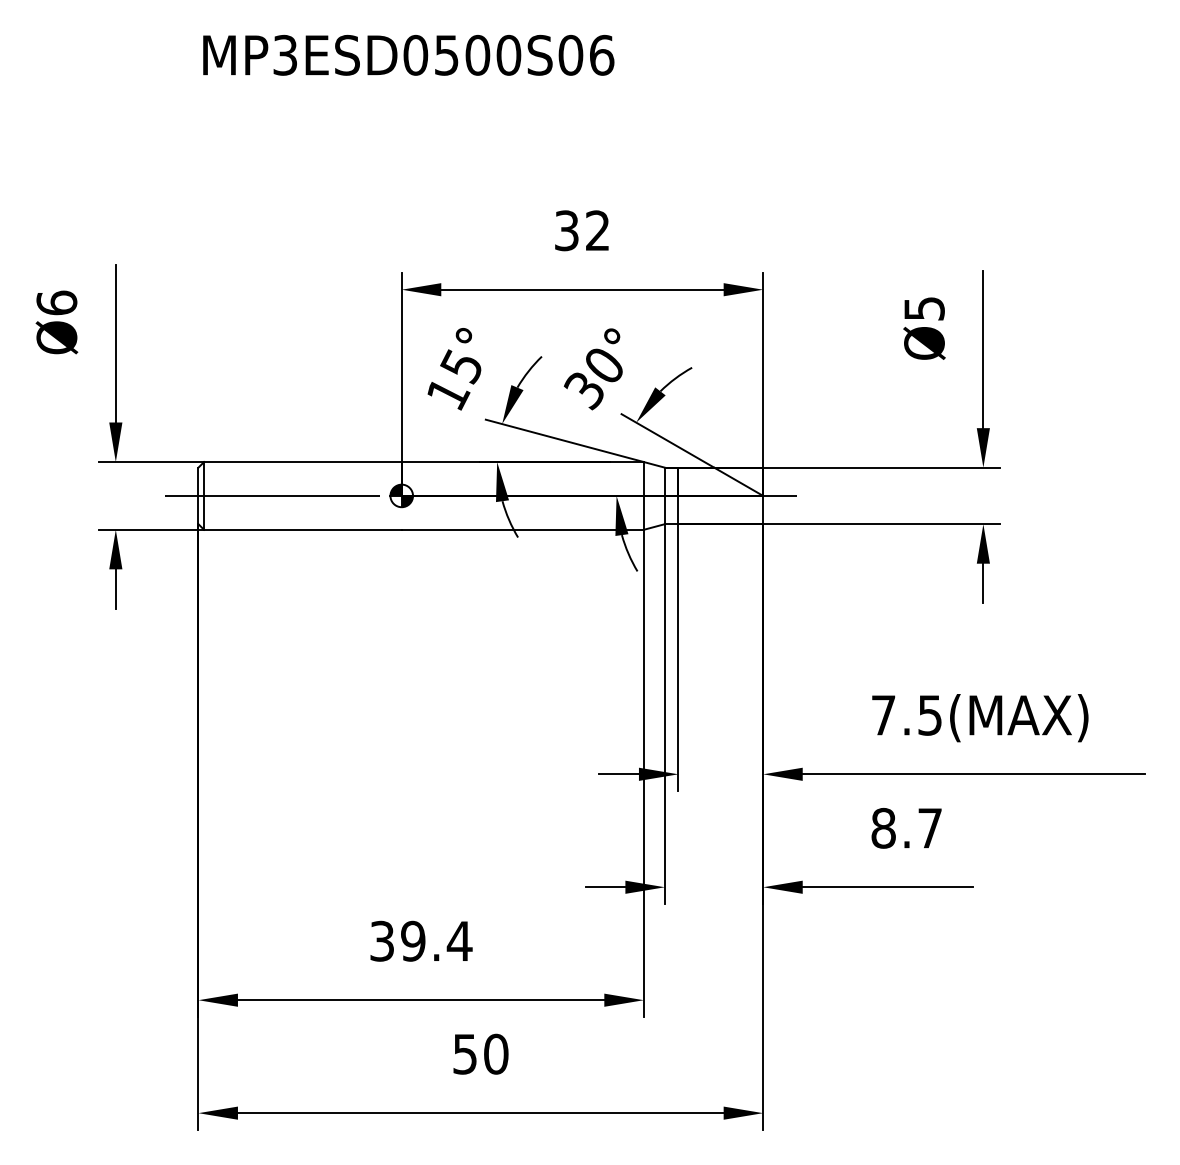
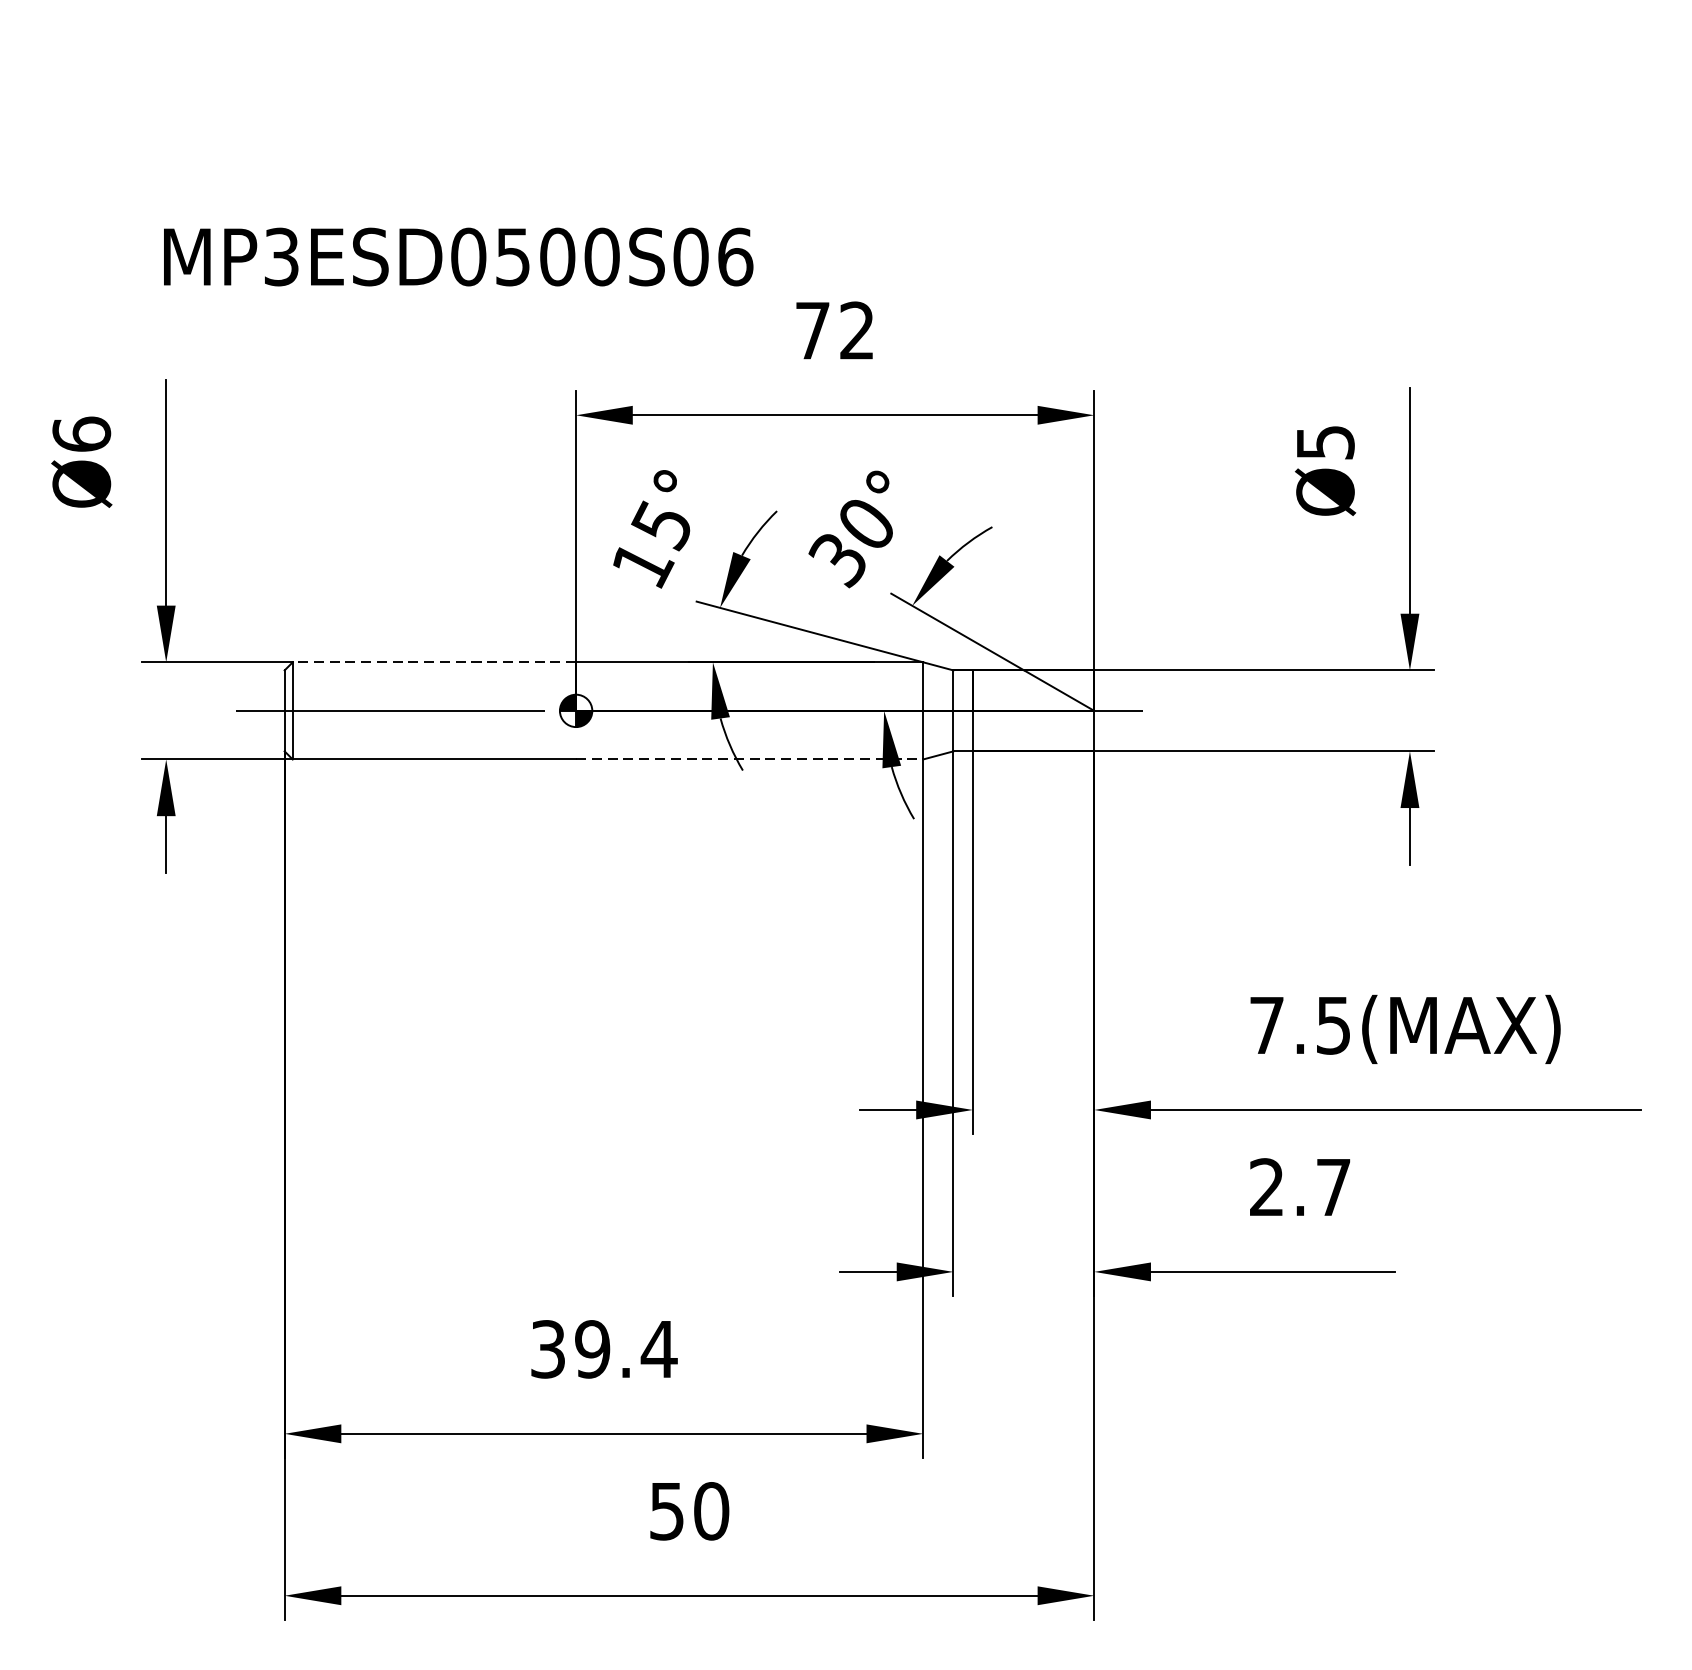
text: (408, 54) -> (458, 255), moved
text: (566, 230) -> (812, 330), 32 -> 72
line: (302, 462) -> (433, 662), solid -> dashed
line: (523, 529) -> (750, 759), solid -> dashed
text: (883, 828) -> (1266, 1187), 8.7 -> 2.7

